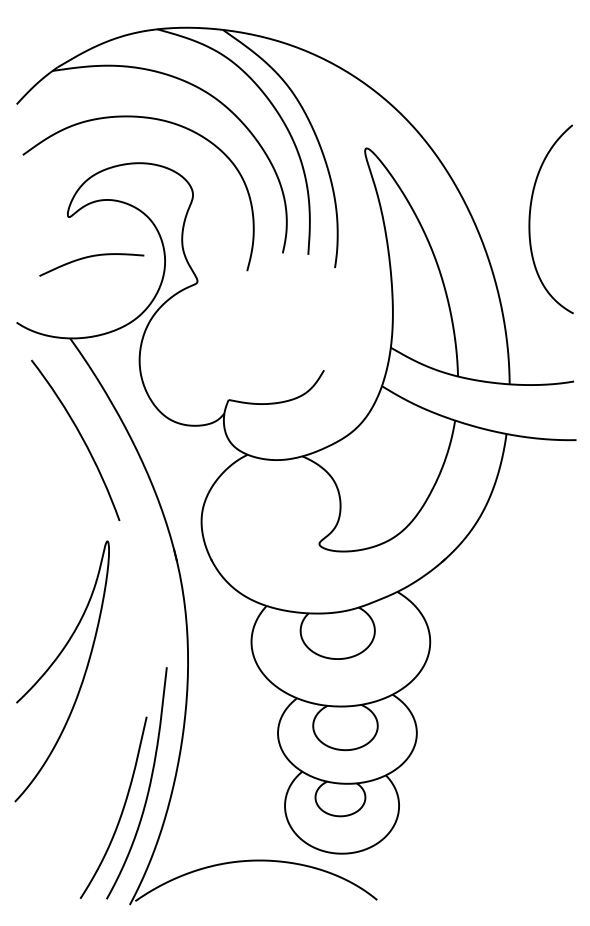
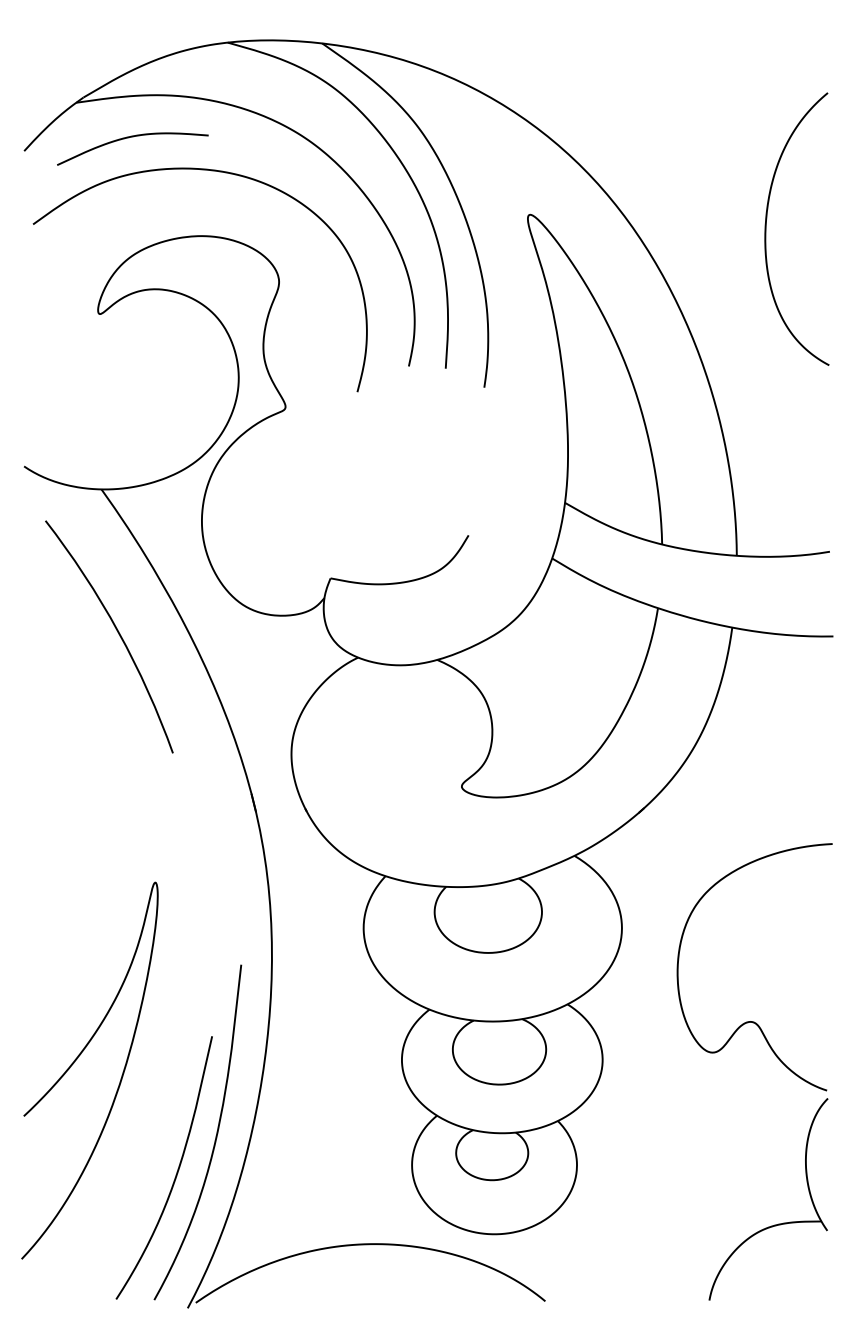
curve: (530, 219) -> (766, 229), moved
curve: (91, 257) -> (132, 138), moved
curve: (53, 664) -> (77, 1060), moved
part: (534, 728) -> (772, 1053), added

